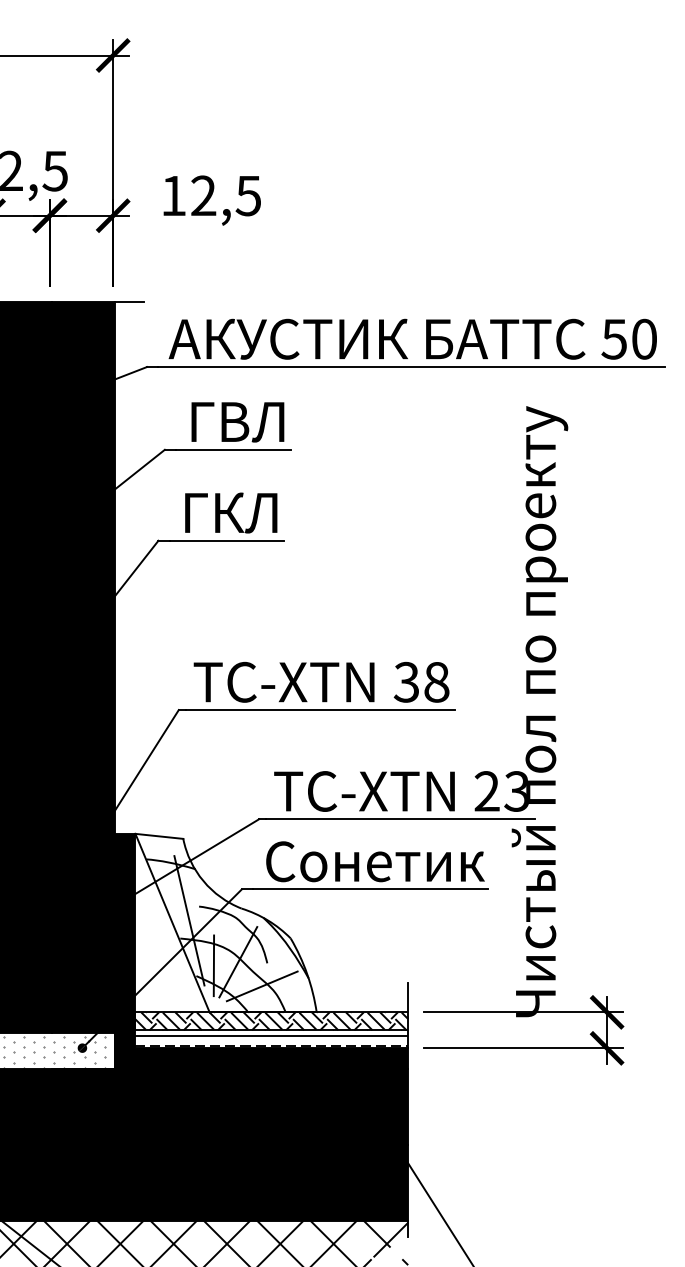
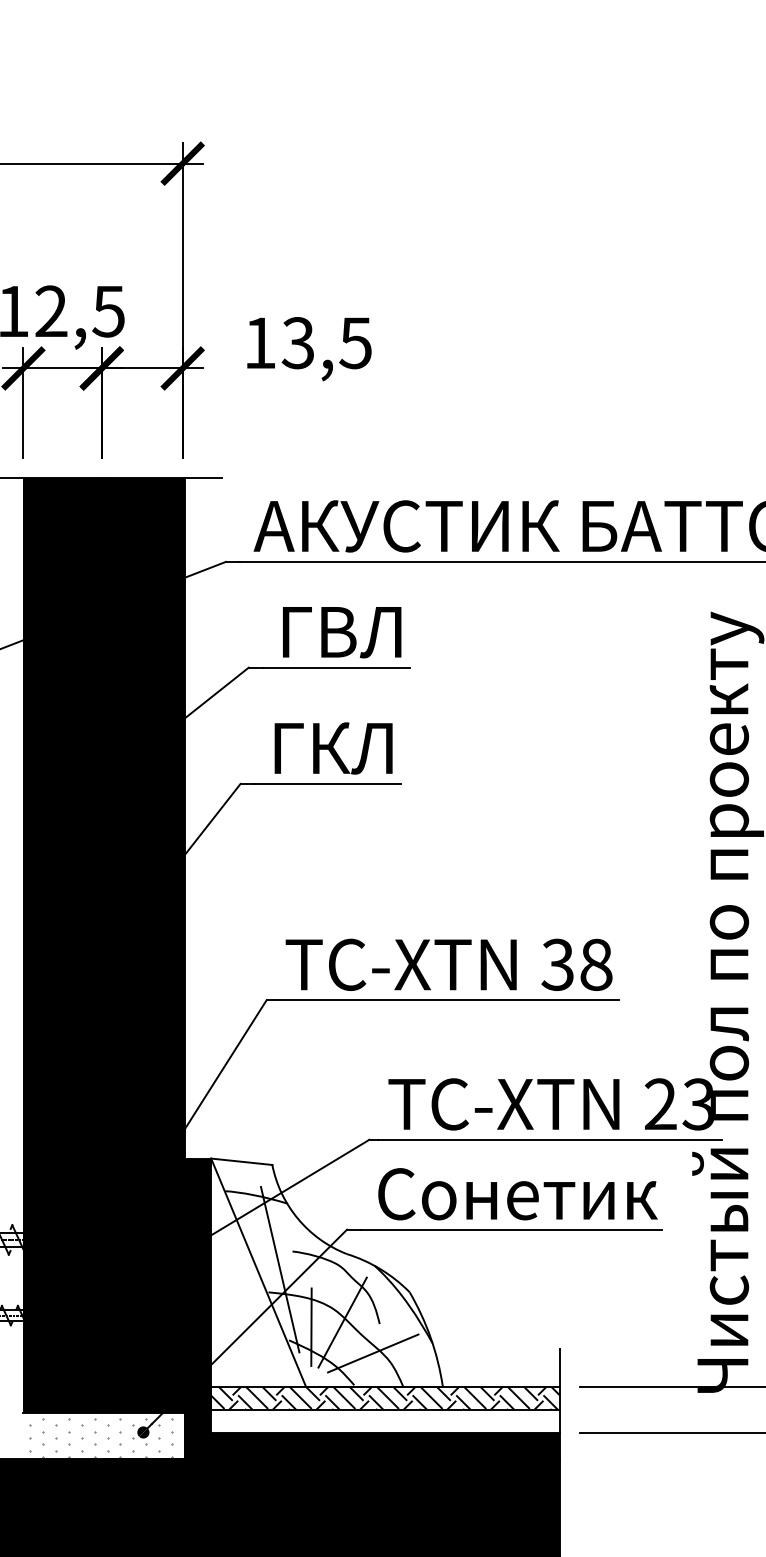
text: (203, 195) -> (298, 342), 12,5 -> 13,5
hatch: (271, 1040) -> (385, 1422), removed

